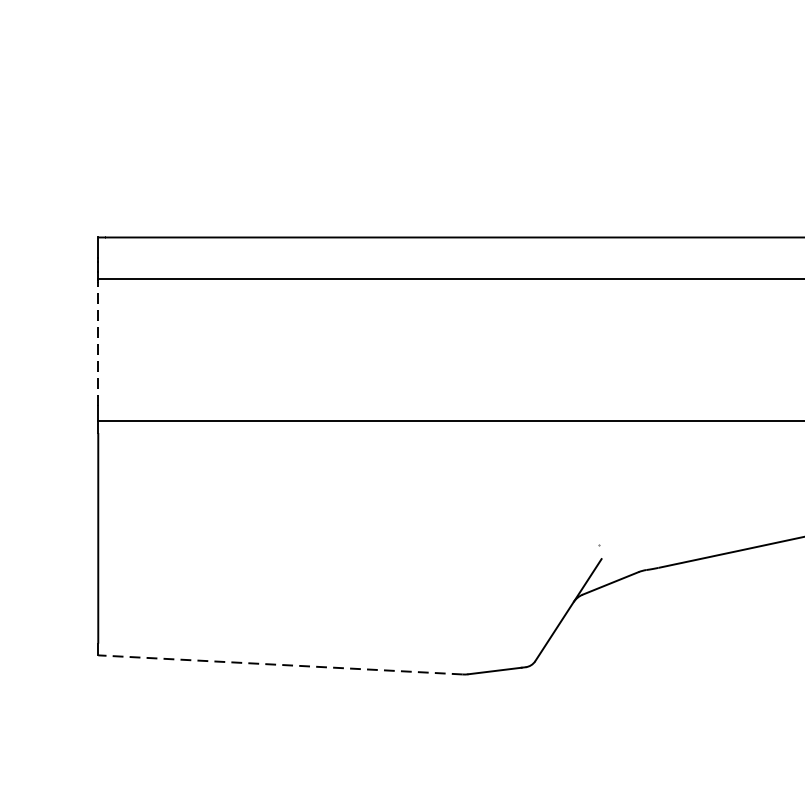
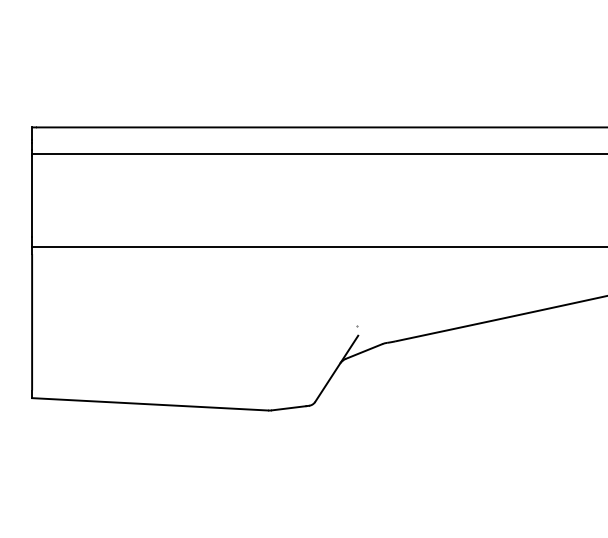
line: (98, 342) -> (32, 195), dashed -> solid
line: (279, 665) -> (149, 404), dashed -> solid

